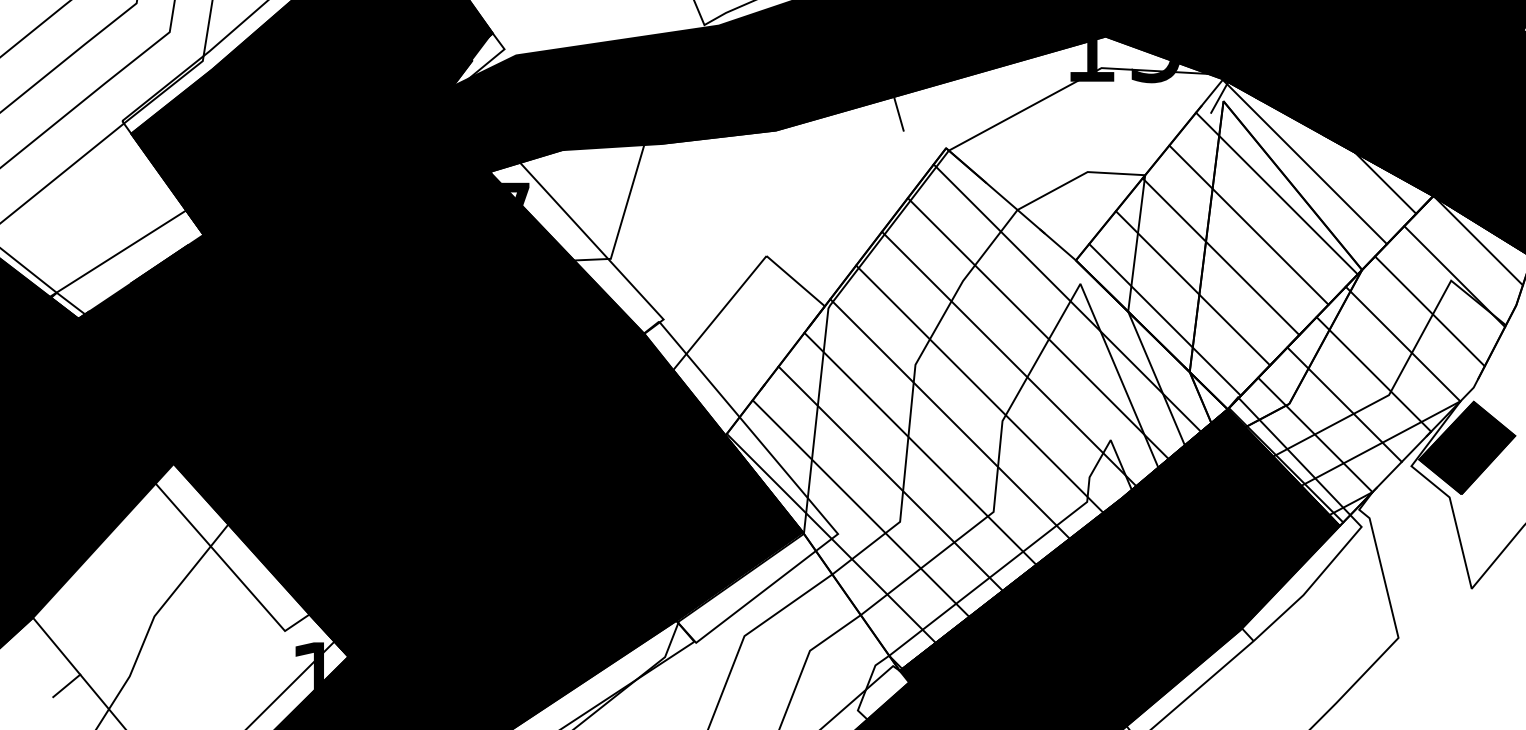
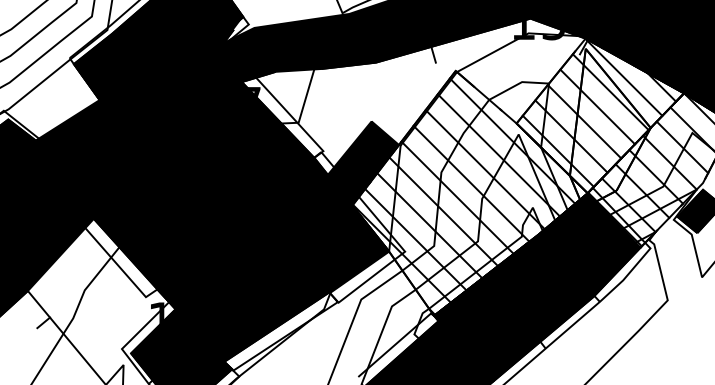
fill: (126, 264) -> (71, 125), added
fill: (747, 345) -> (362, 163), added

